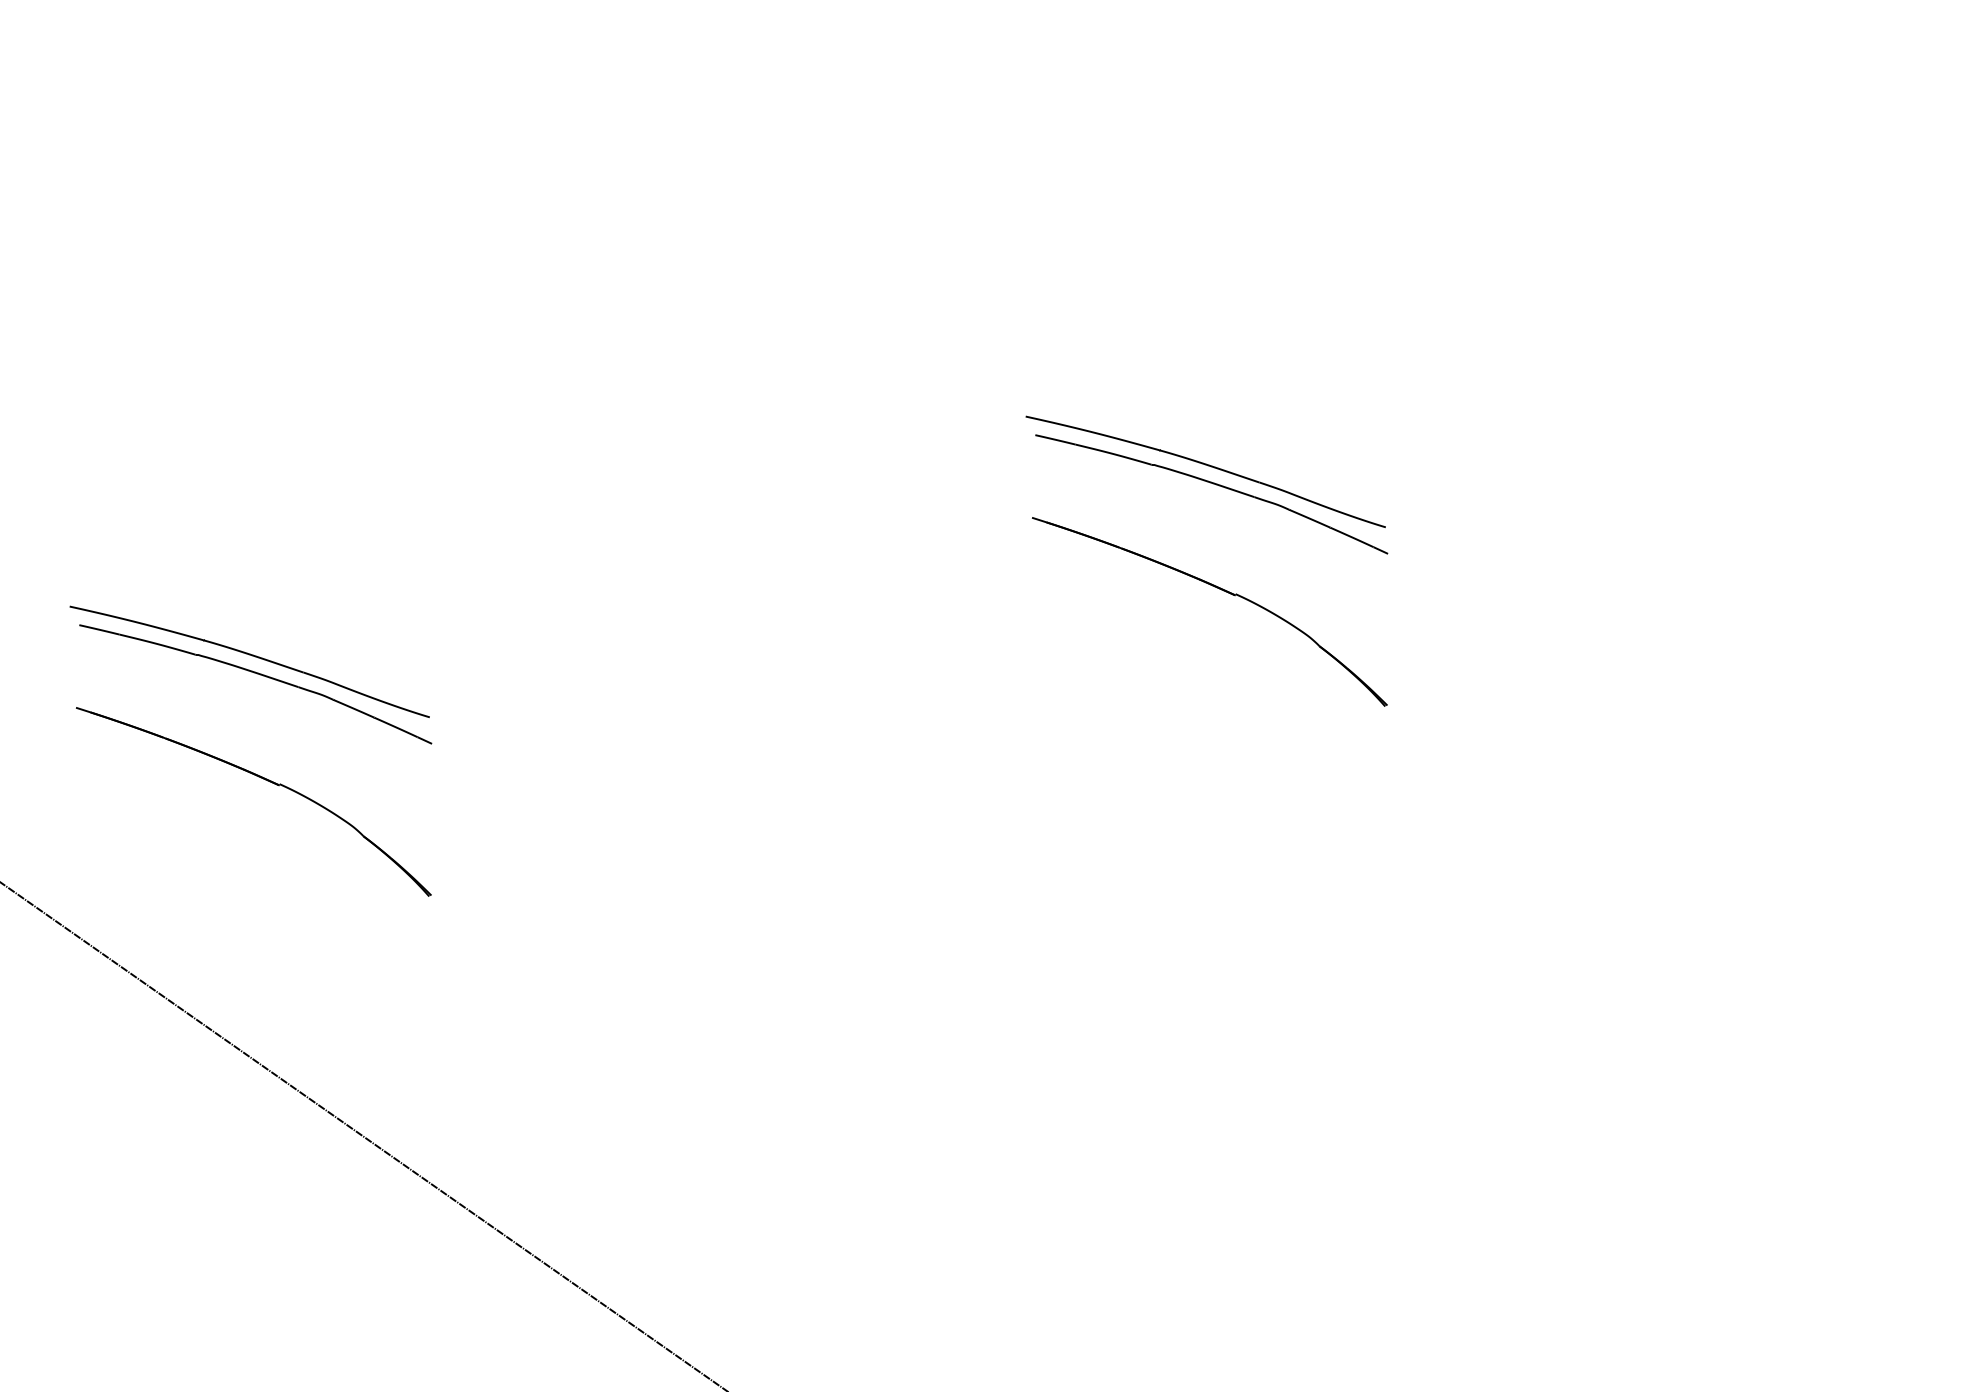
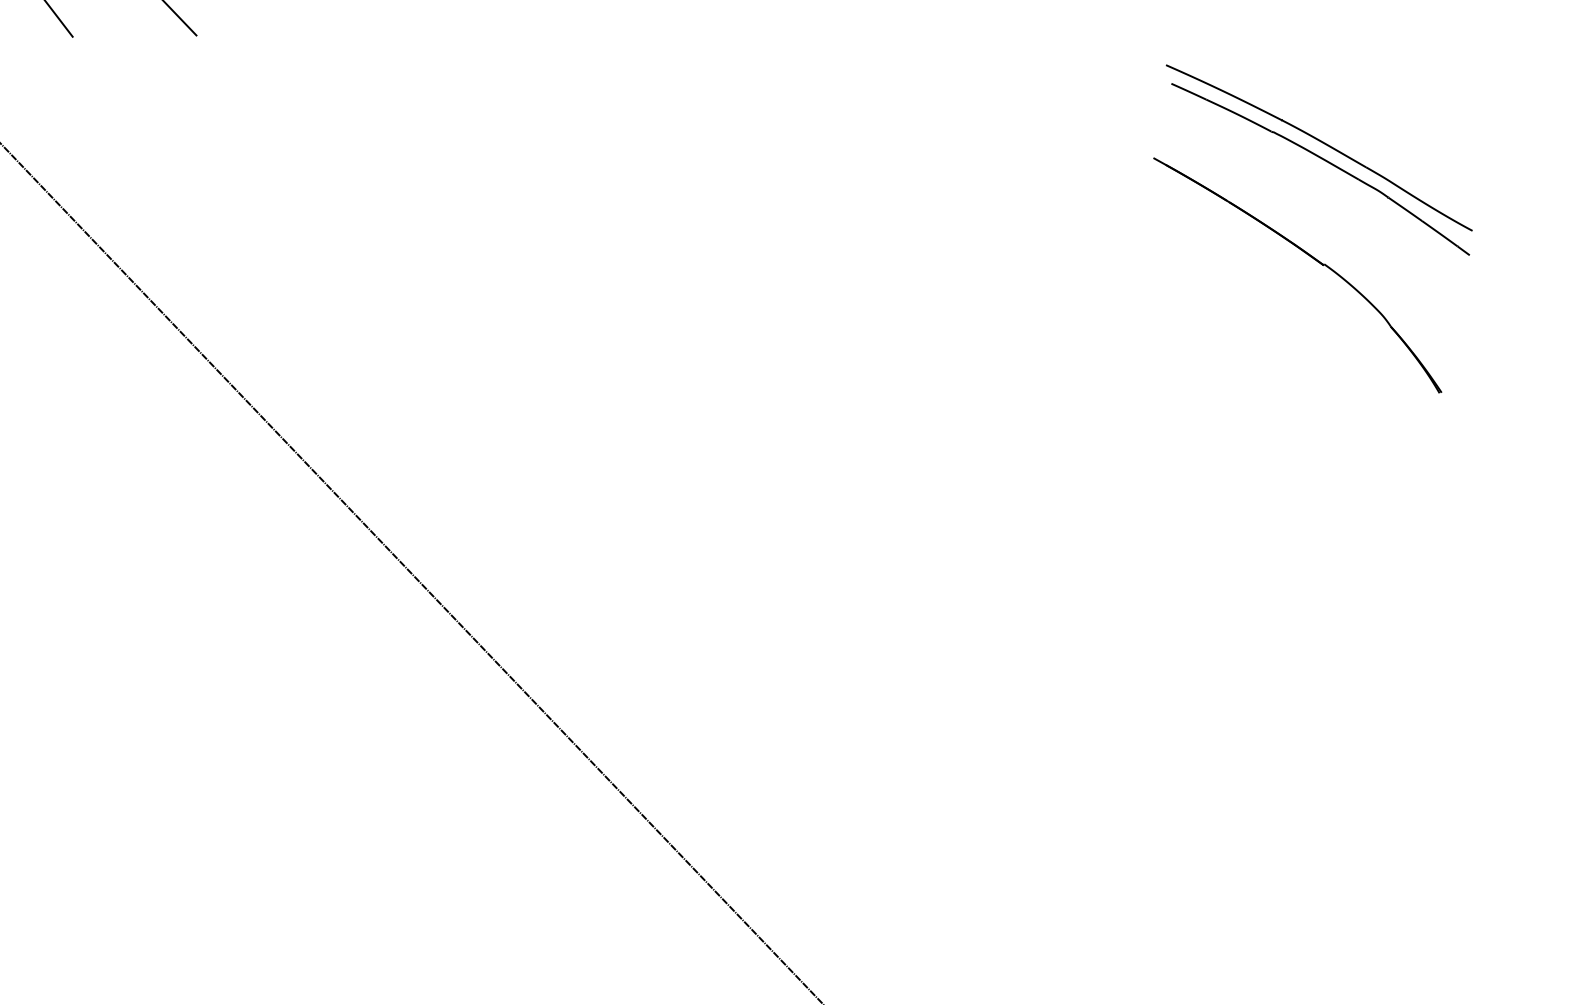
part: (244, 768) -> (393, 242), removed

